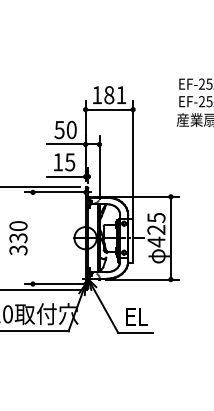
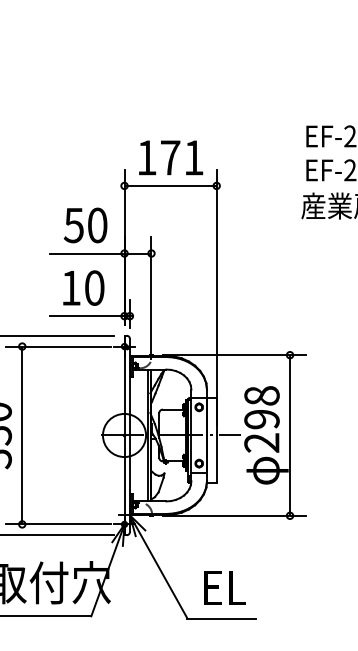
text: (109, 95) -> (170, 158), 181 -> 171
text: (70, 162) -> (95, 288), 15 -> 10
text: (156, 229) -> (262, 418), 425 -> 298
line: (32, 237) -> (21, 434), added

